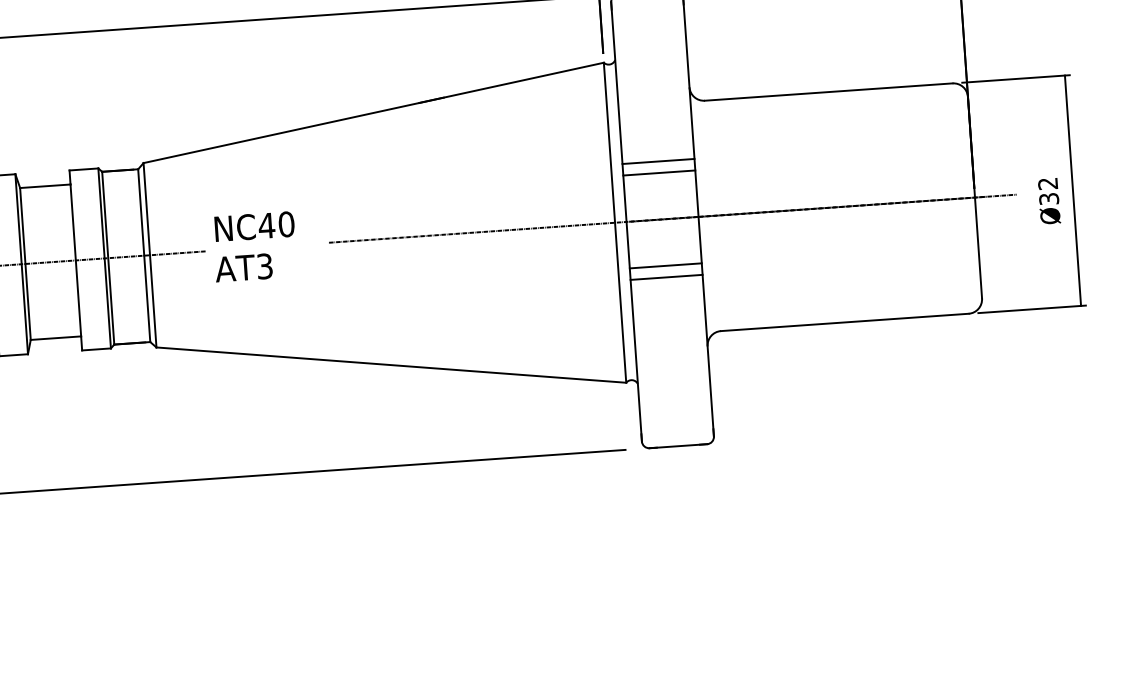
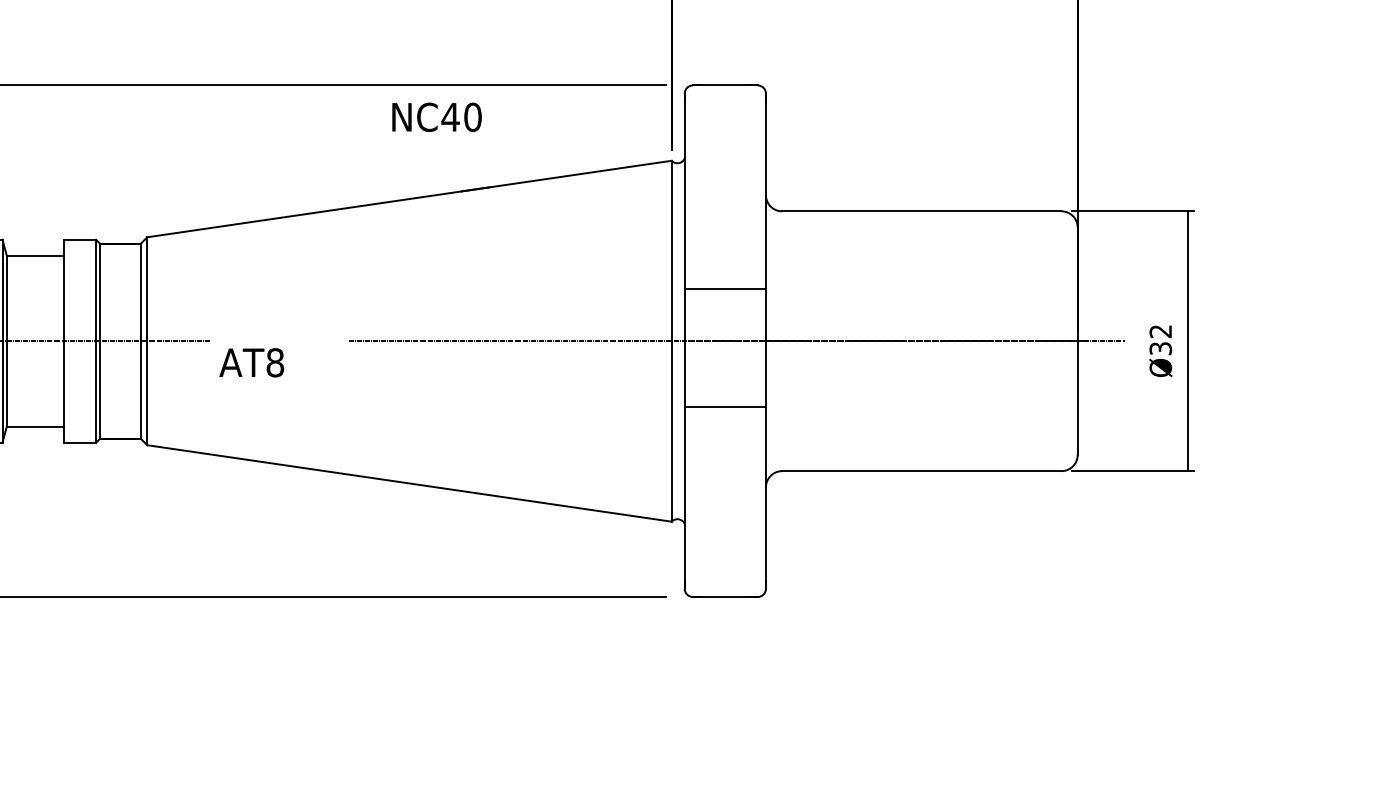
line: (657, 161) -> (724, 275), removed
text: (254, 225) -> (436, 116), moved
line: (665, 265) -> (724, 393), removed
text: (265, 266) -> (275, 362), AT3 -> AT8

